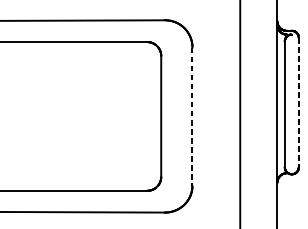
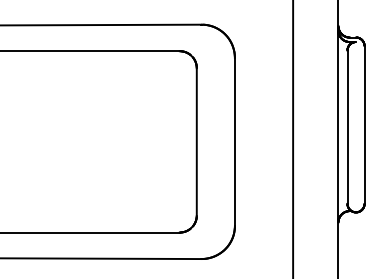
line: (298, 102) -> (364, 124), dashed -> solid
line: (192, 116) -> (234, 141), dashed -> solid

